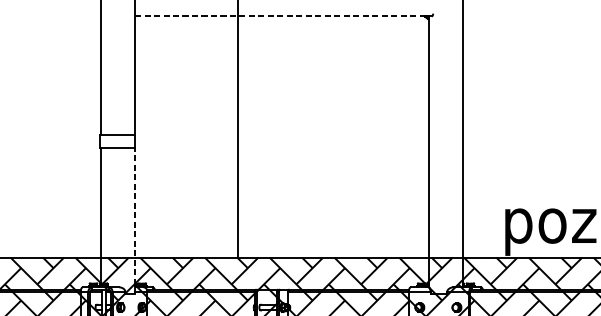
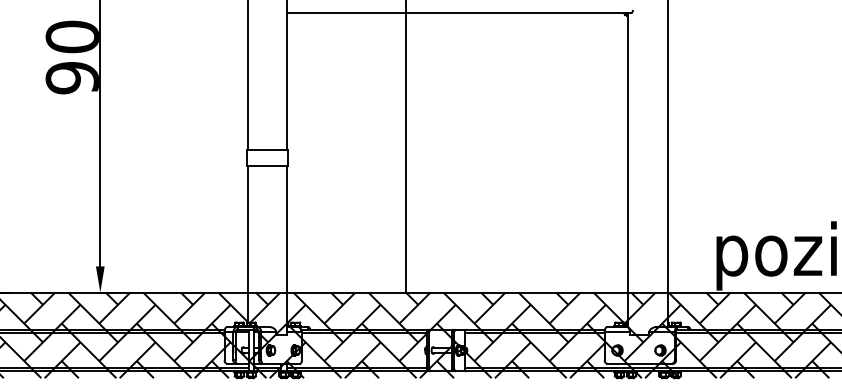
line: (283, 16) -> (459, 13), dashed -> solid
line: (135, 221) -> (287, 250), dashed -> solid

